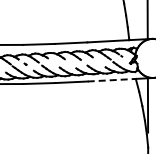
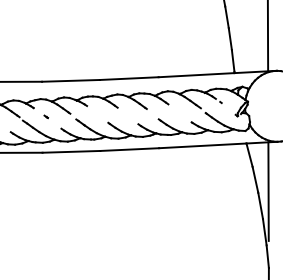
line: (112, 80) -> (204, 146), dashed -> solid

